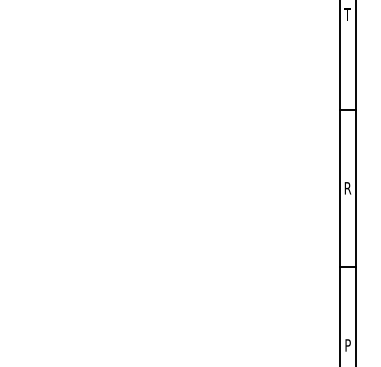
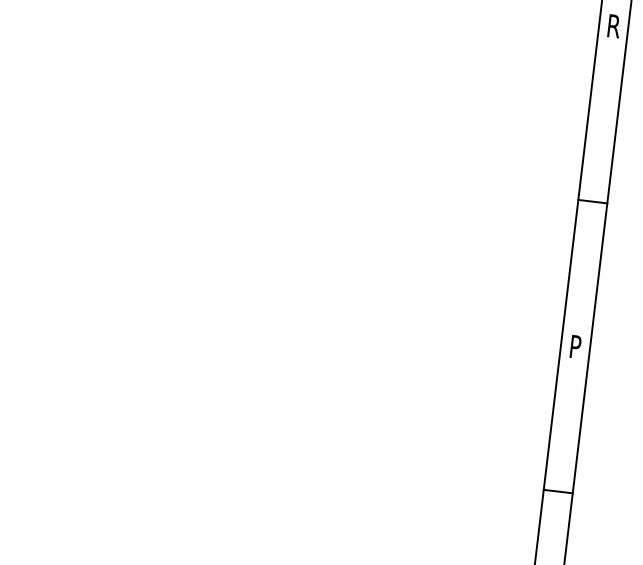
text: (347, 14) -> (613, 26), T -> R
text: (347, 188) -> (574, 347), R -> P

